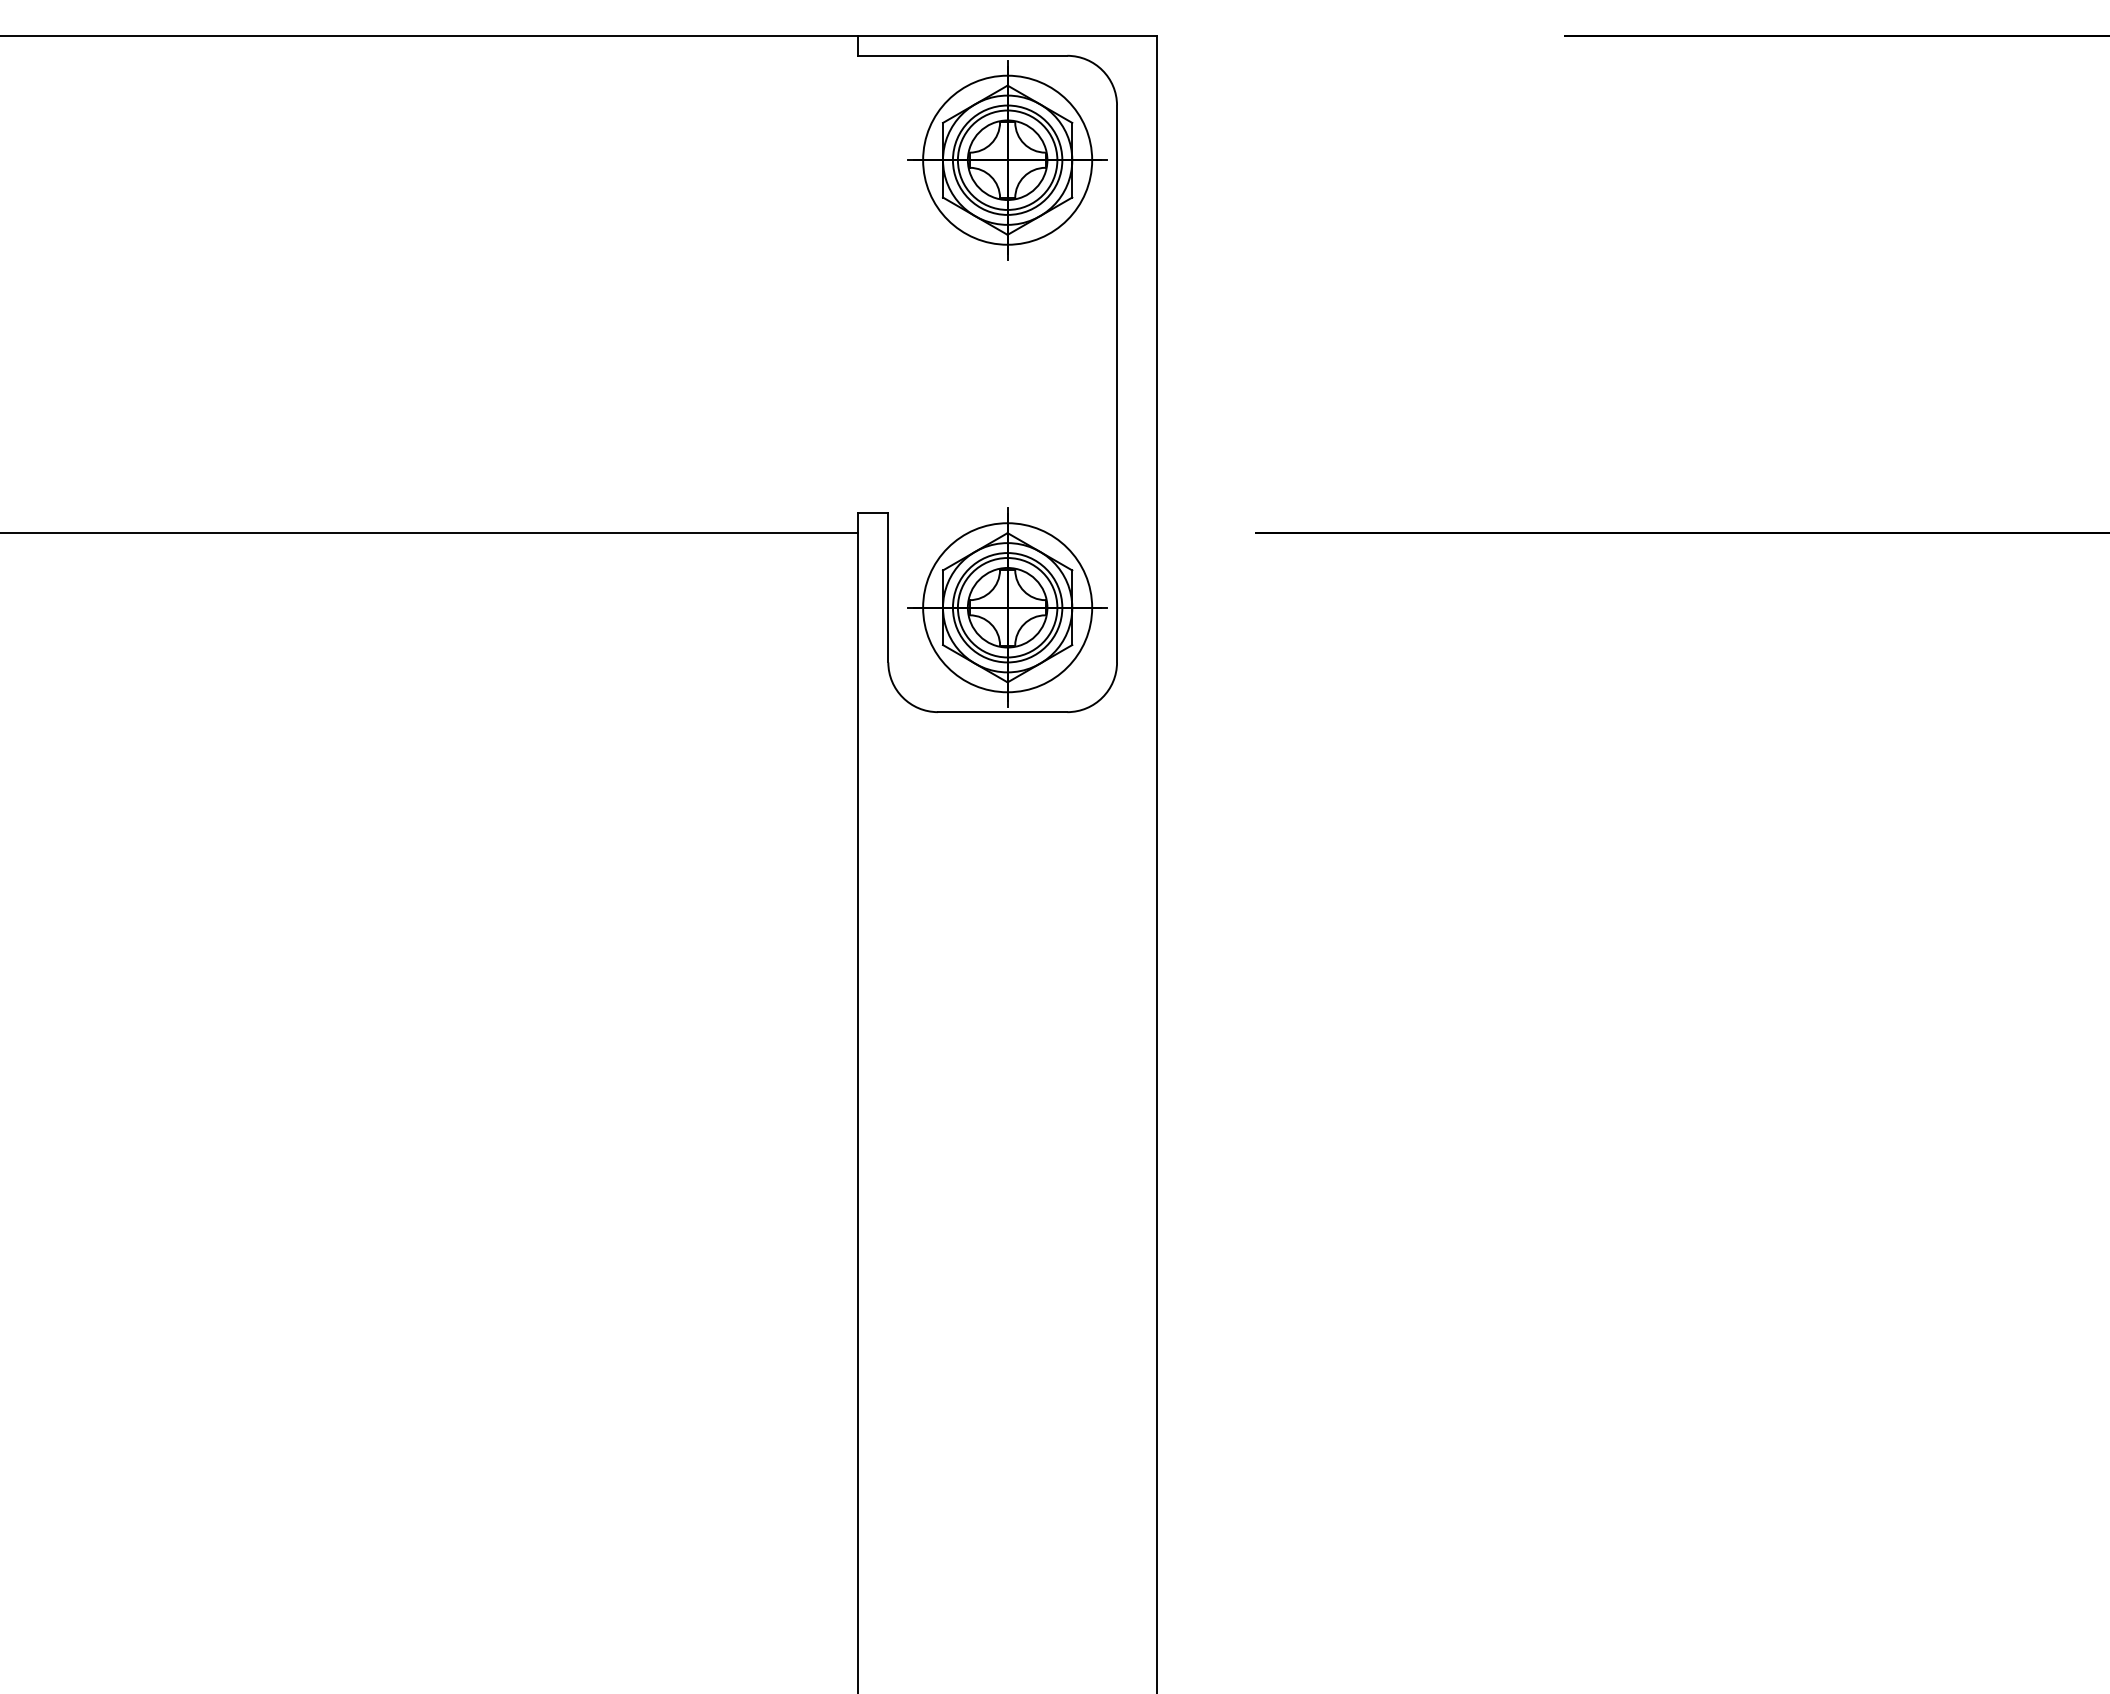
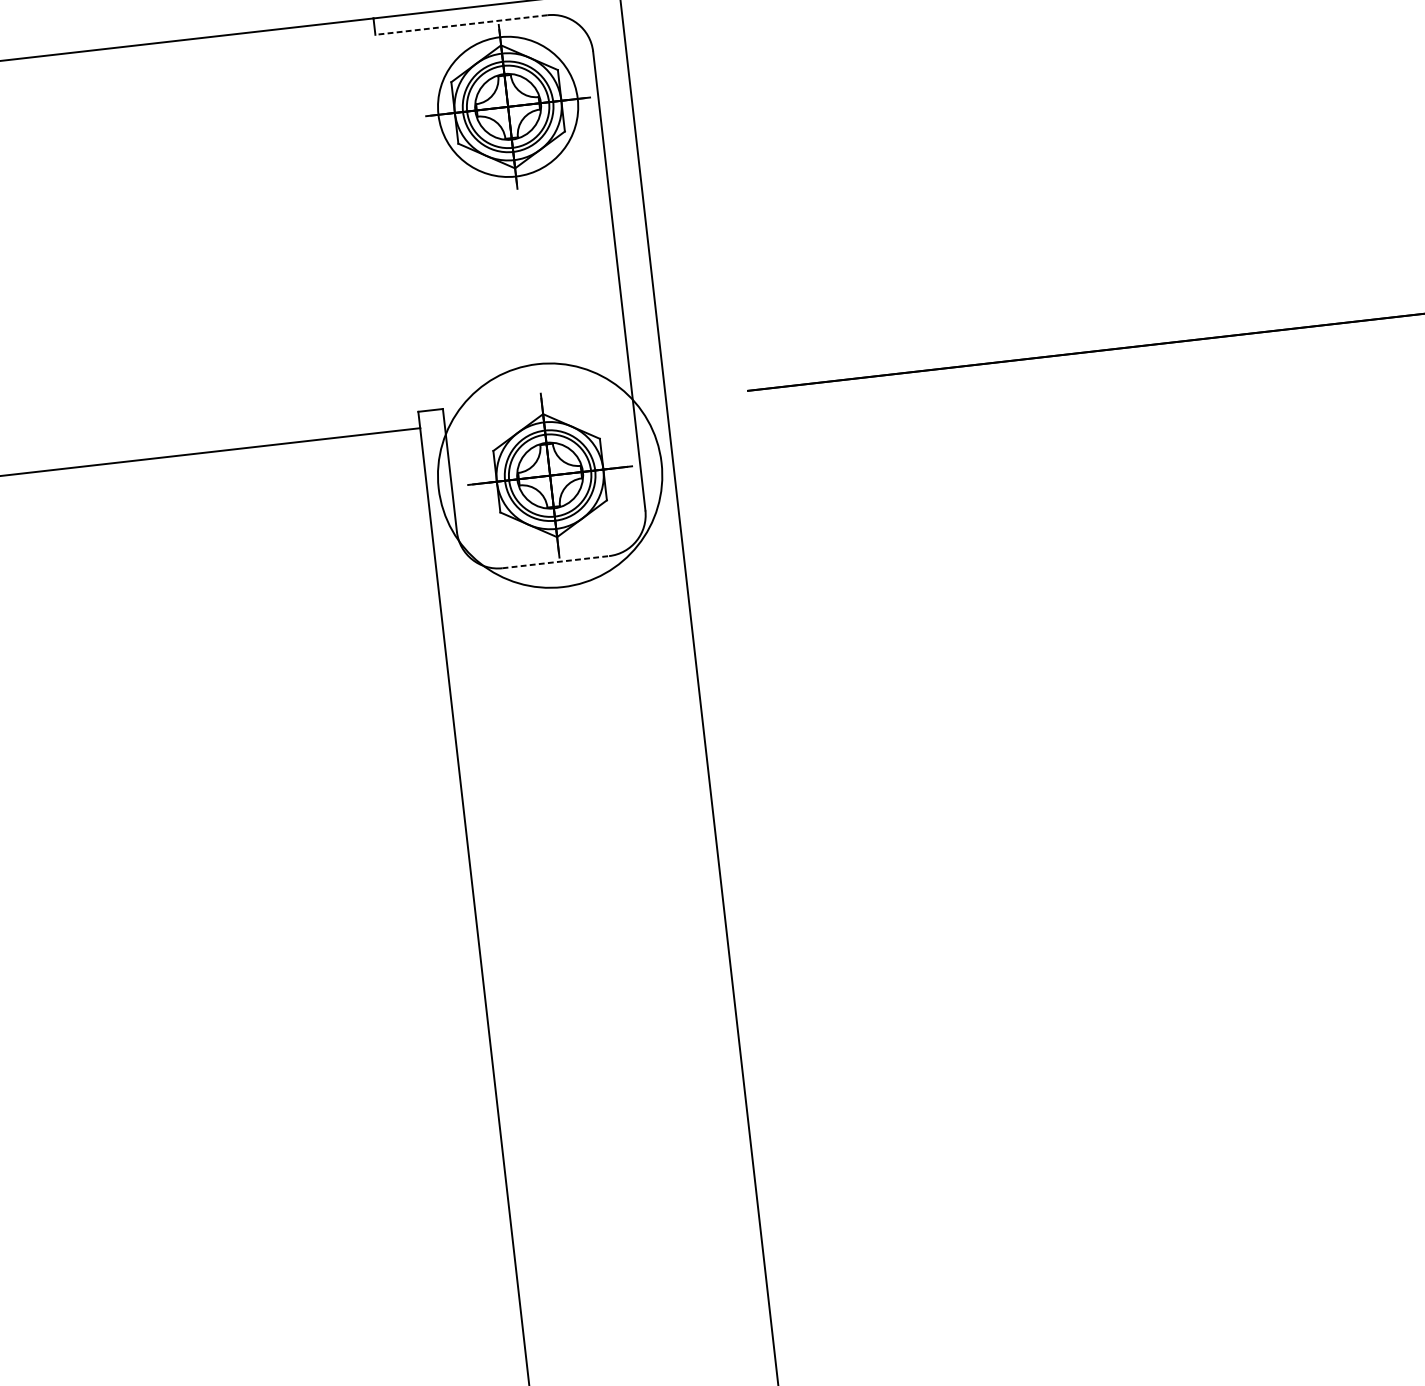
line: (962, 55) -> (461, 24), solid -> dashed
circle: (1007, 607) -> (549, 475), size x1.6
line: (1002, 712) -> (555, 562), solid -> dashed

